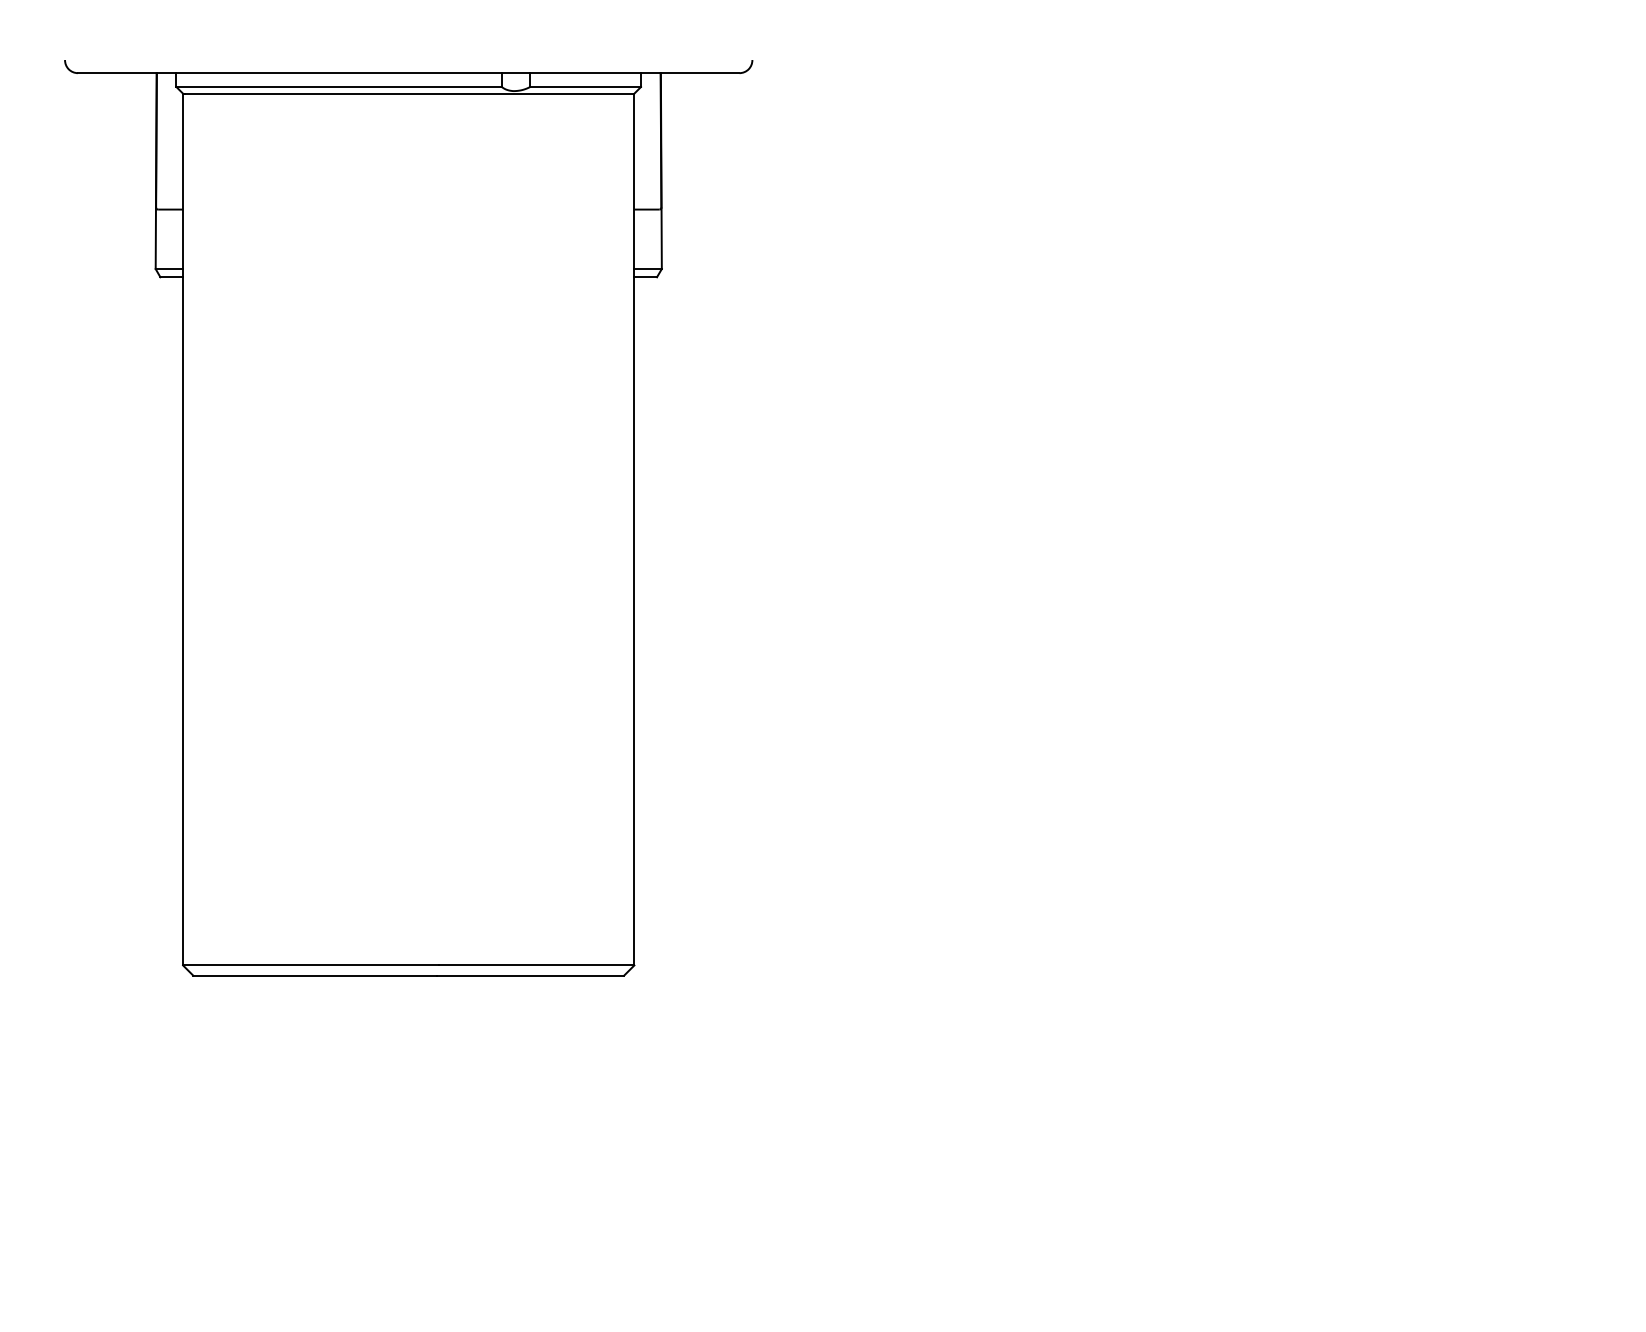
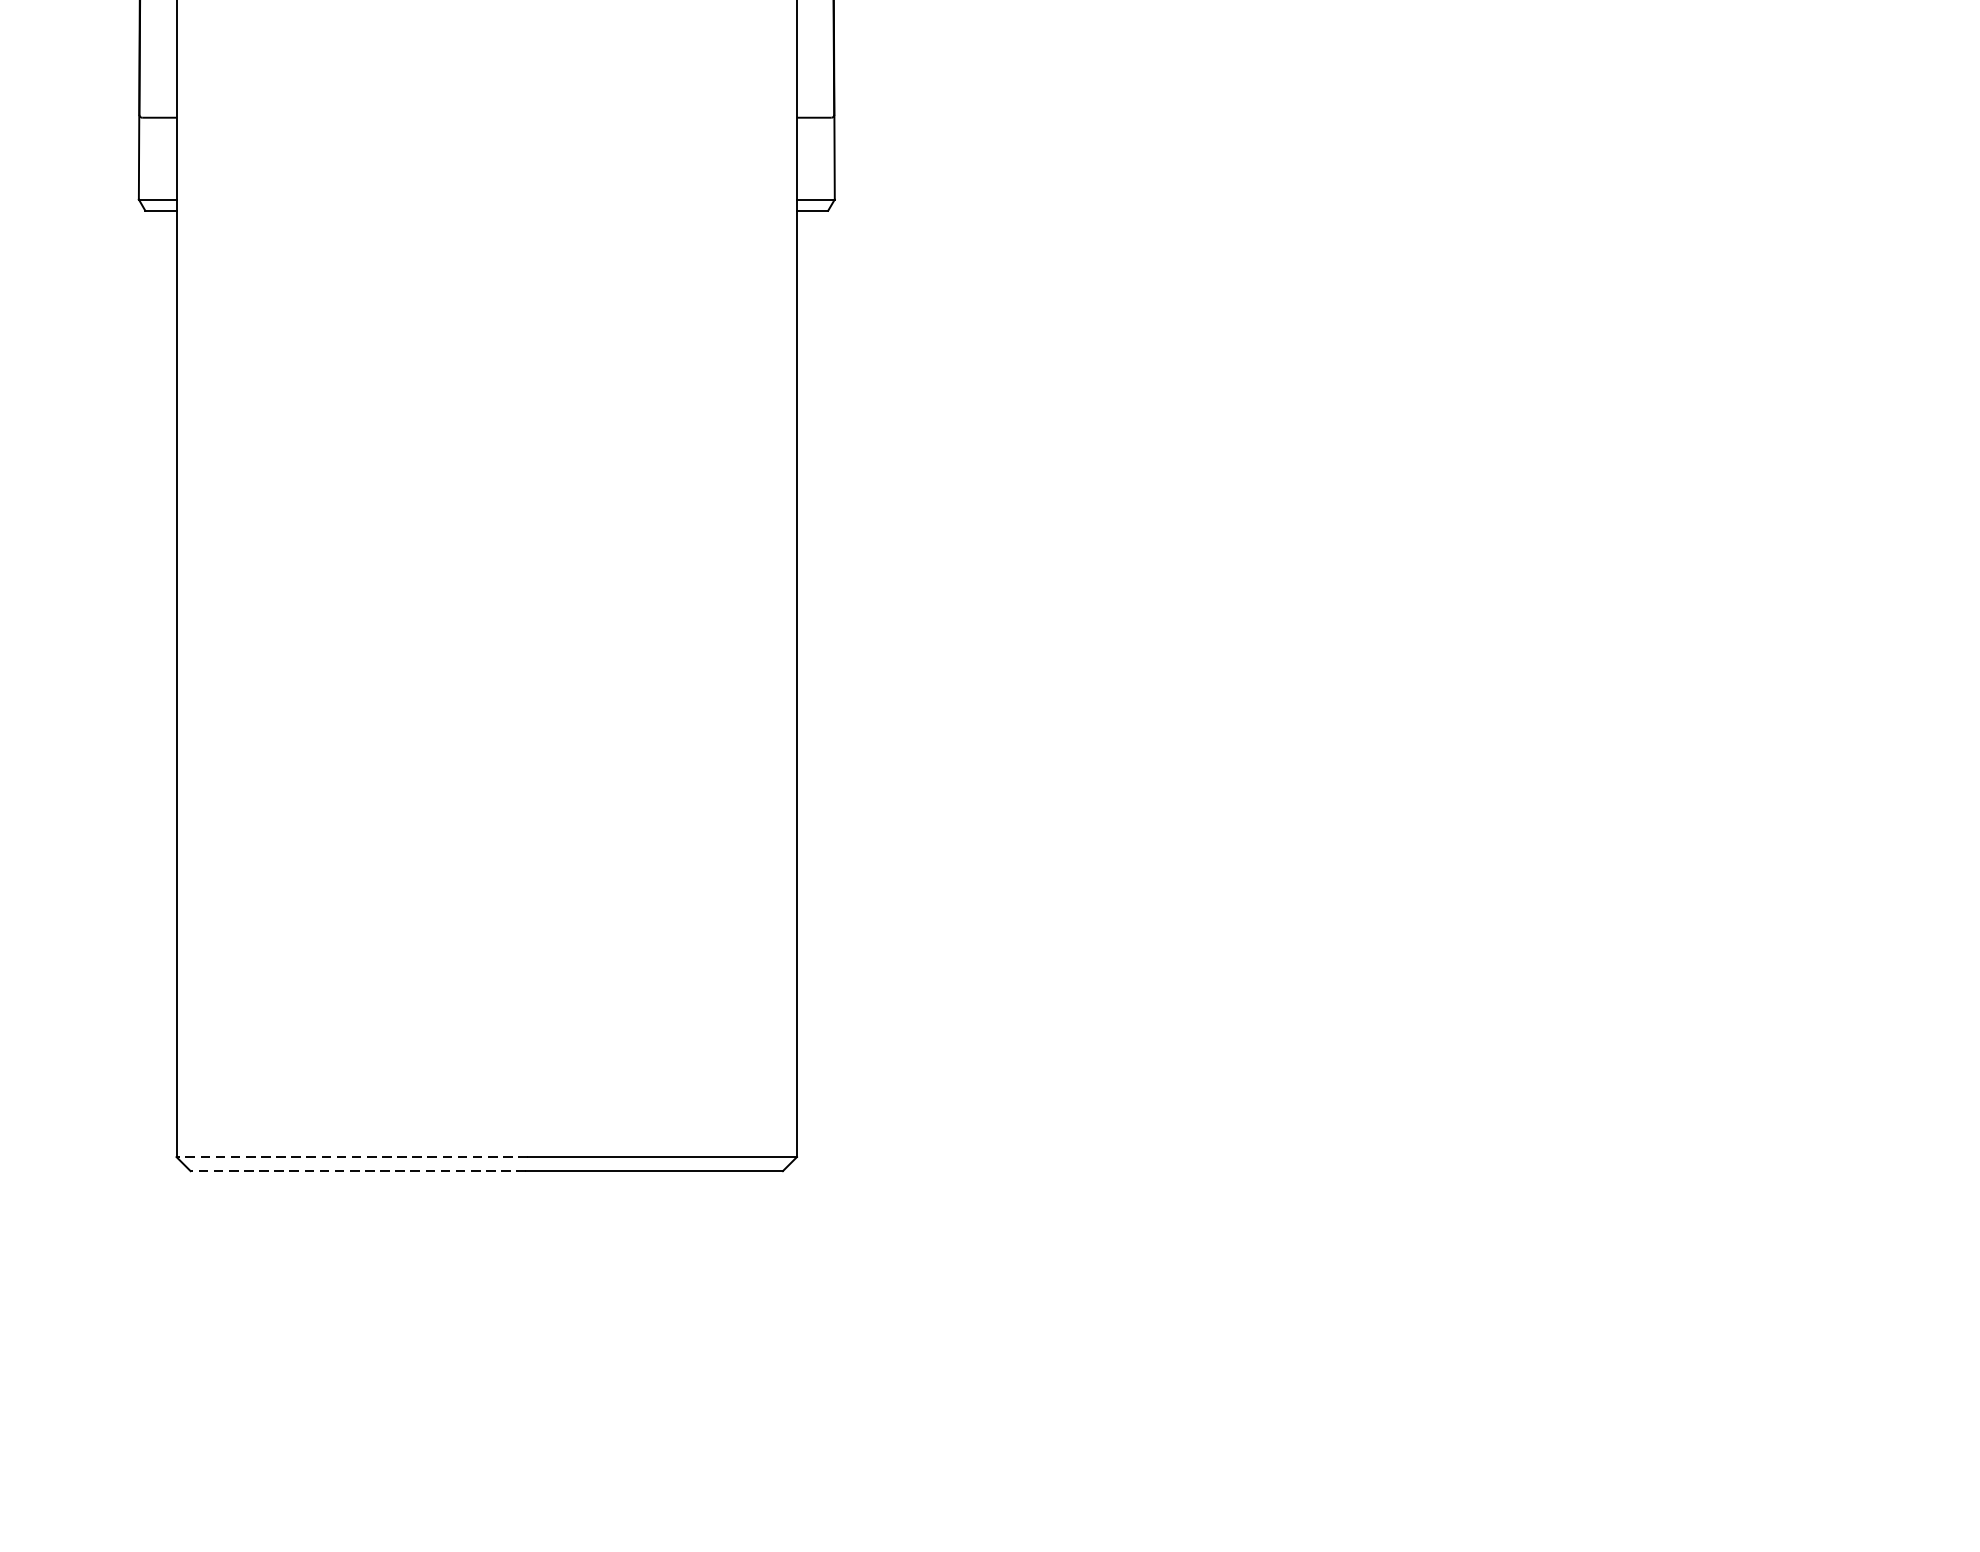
line: (310, 965) -> (351, 1157), solid -> dashed
line: (315, 975) -> (358, 1170), solid -> dashed

